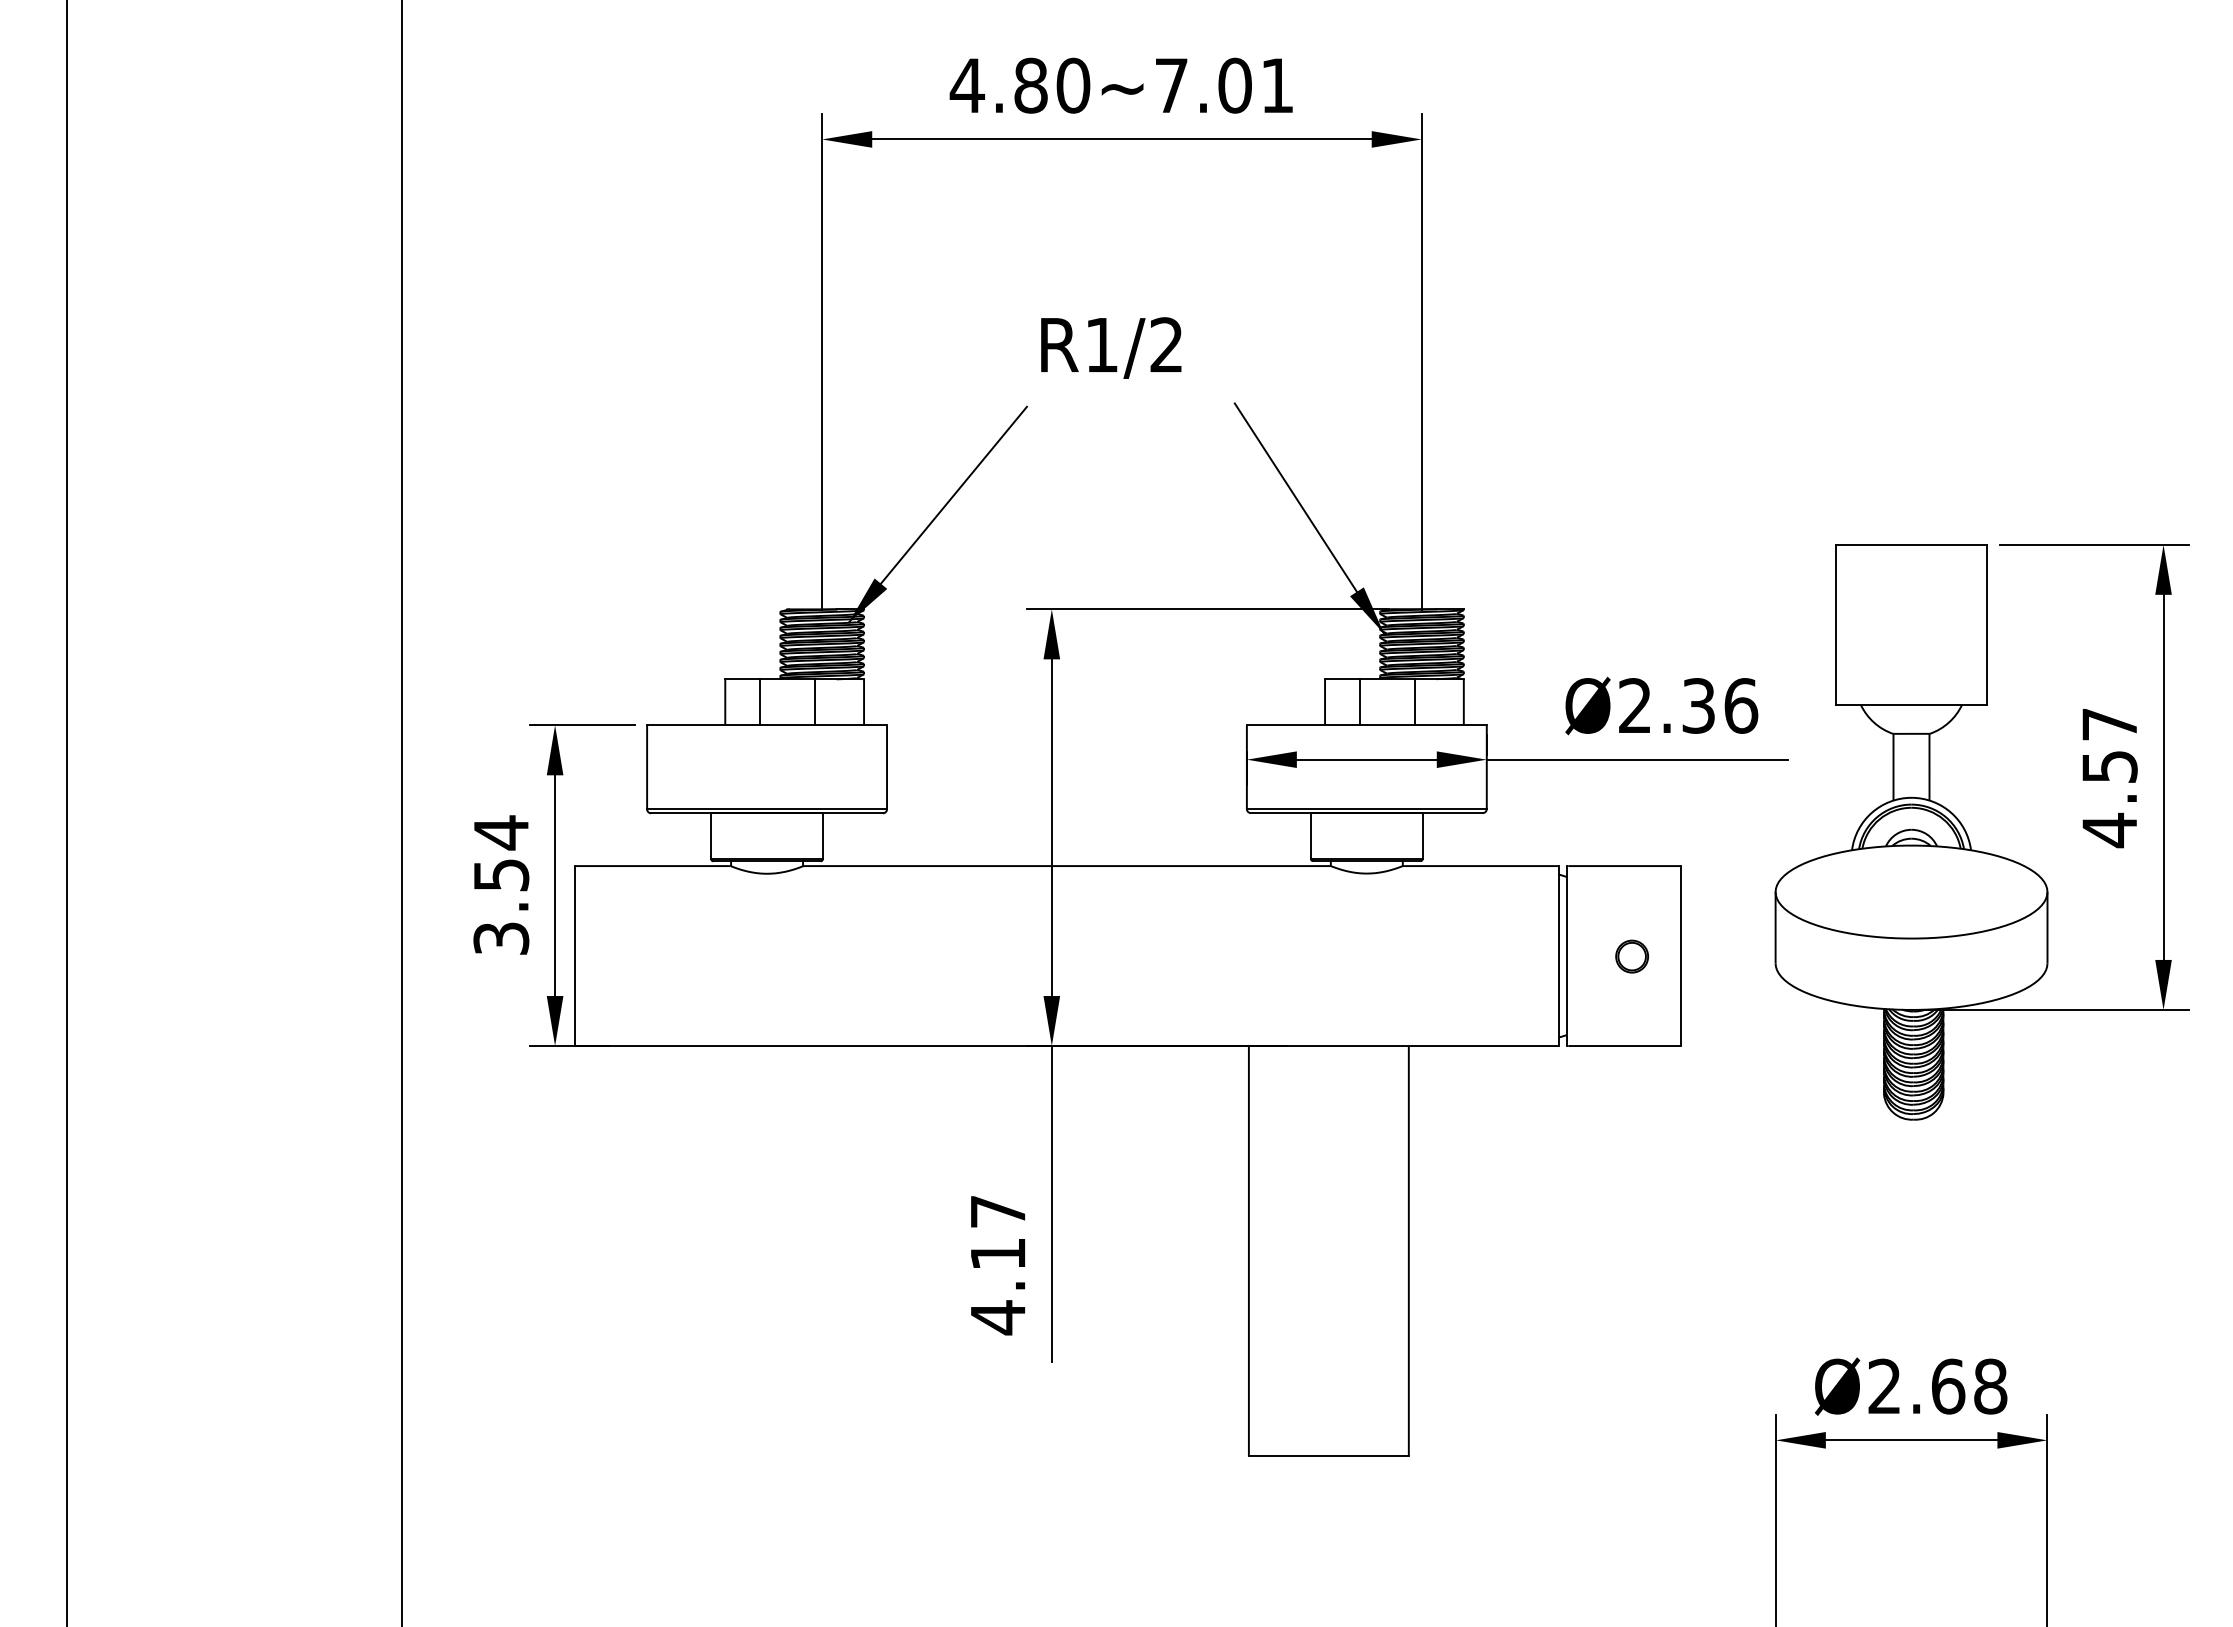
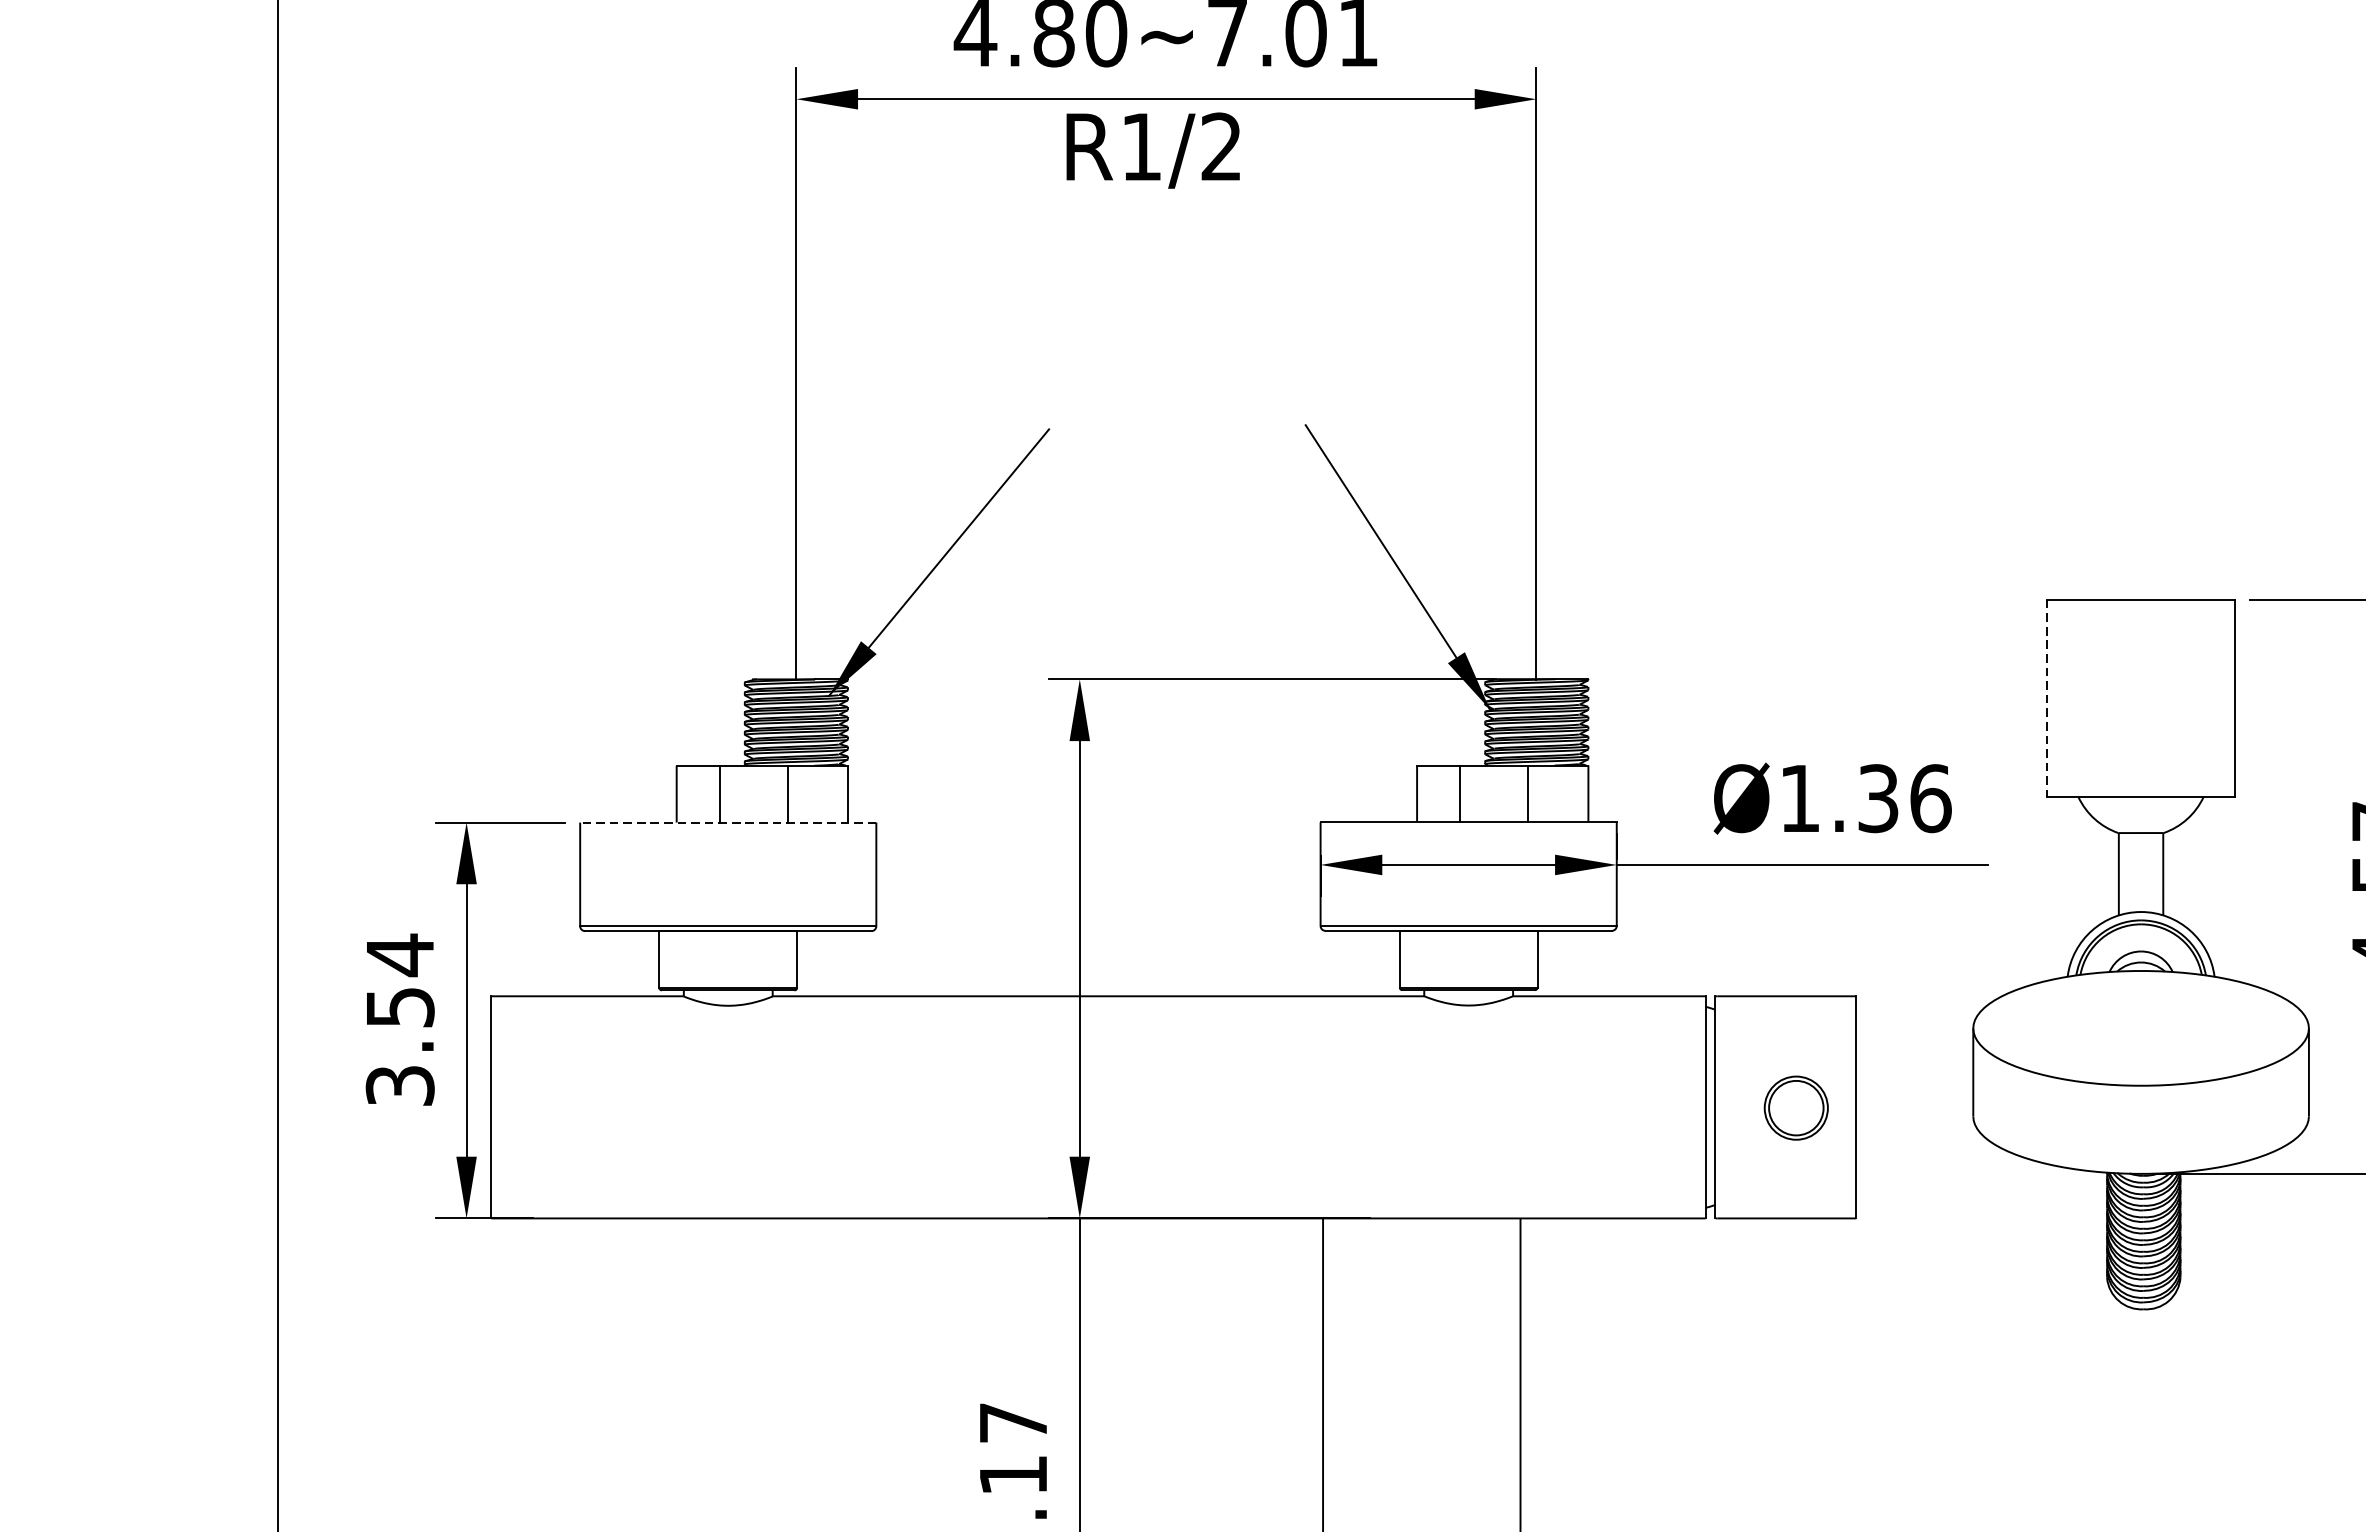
text: (1111, 347) -> (1153, 149), moved
line: (1835, 624) -> (2047, 698), solid -> dashed
text: (1634, 705) -> (1799, 798), Ø2.36 -> Ø1.36
line: (767, 725) -> (728, 822), solid -> dashed
part: (1631, 956) -> (1795, 1107), size x1.6

